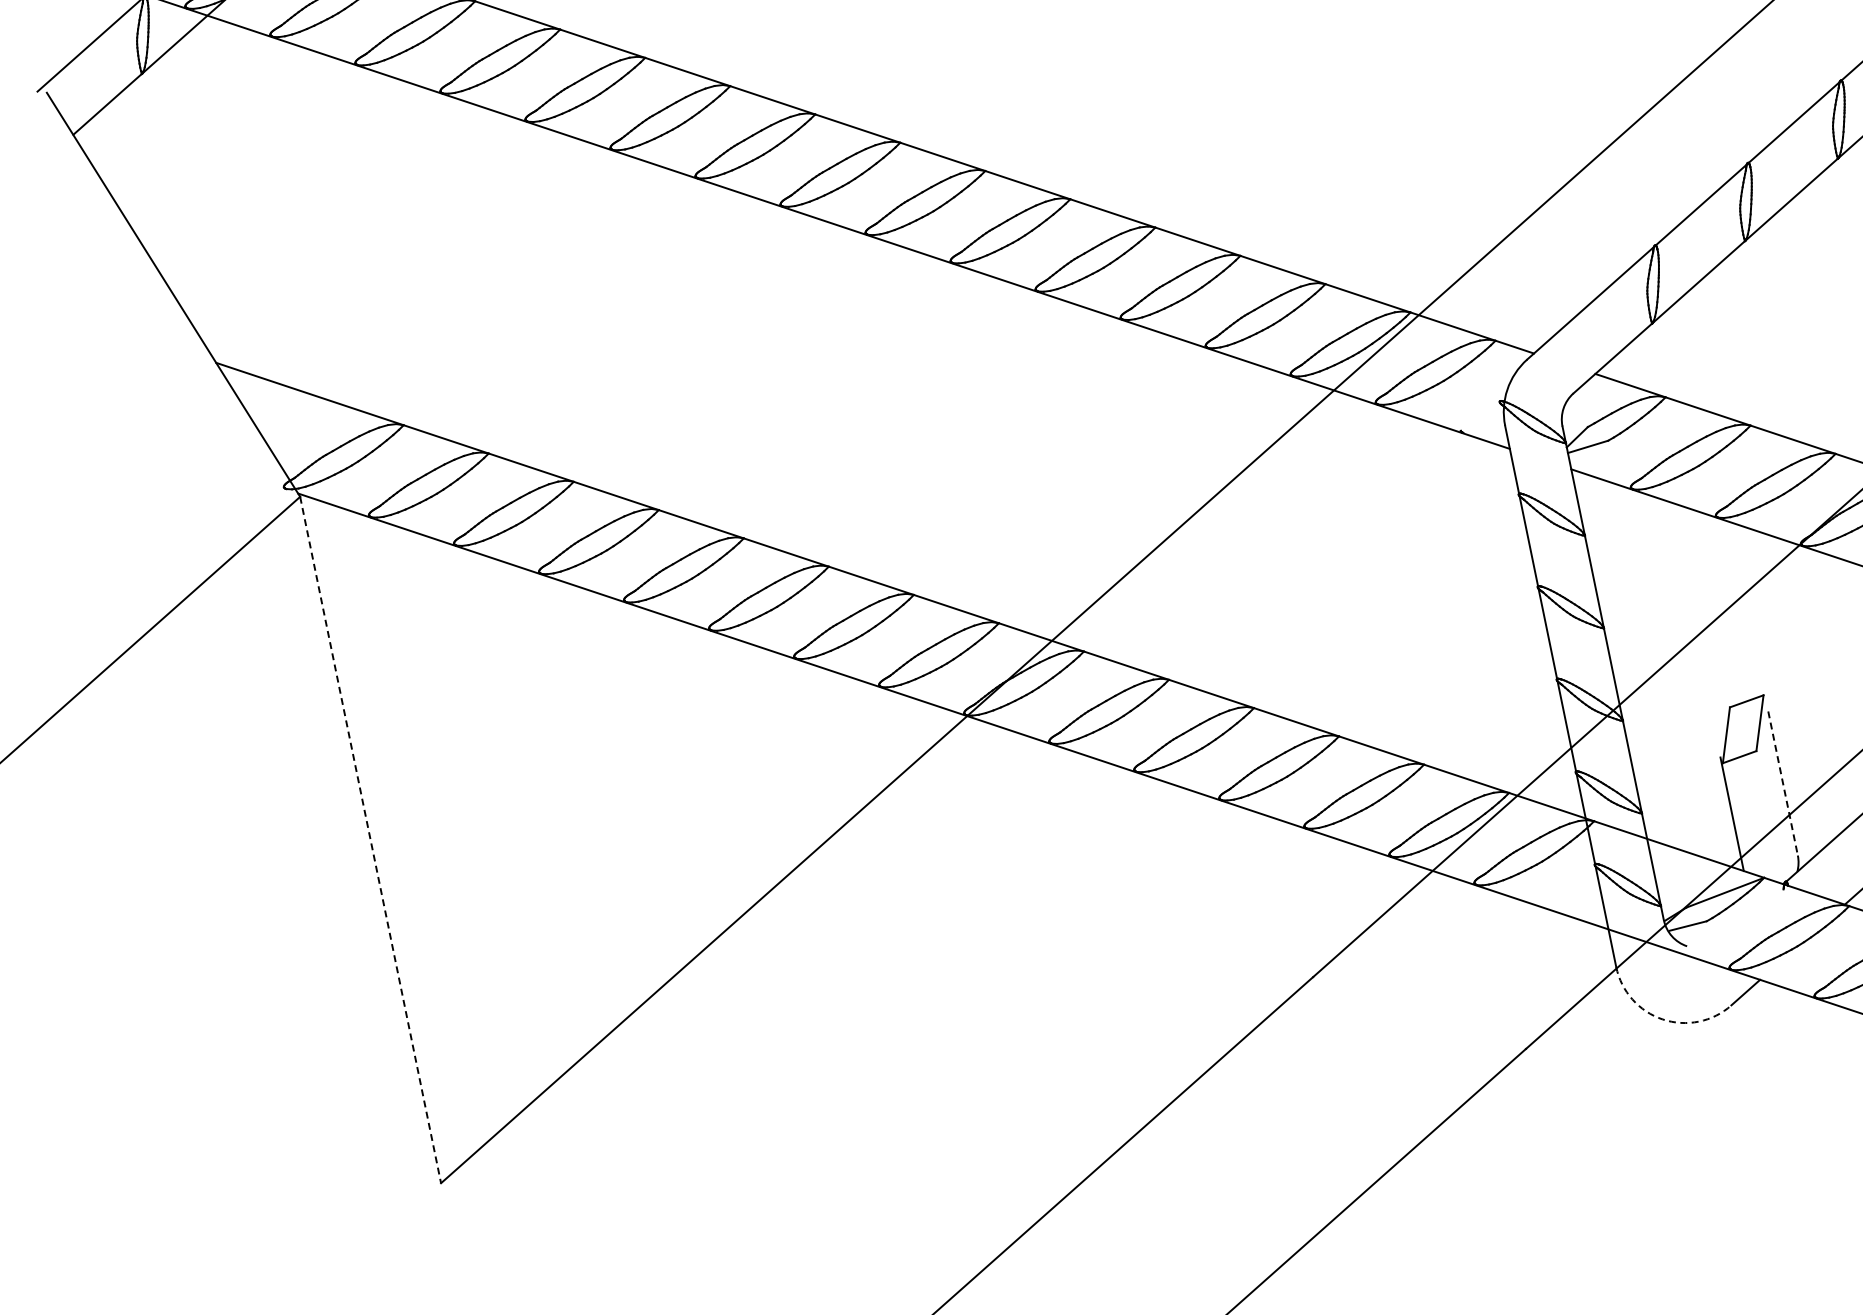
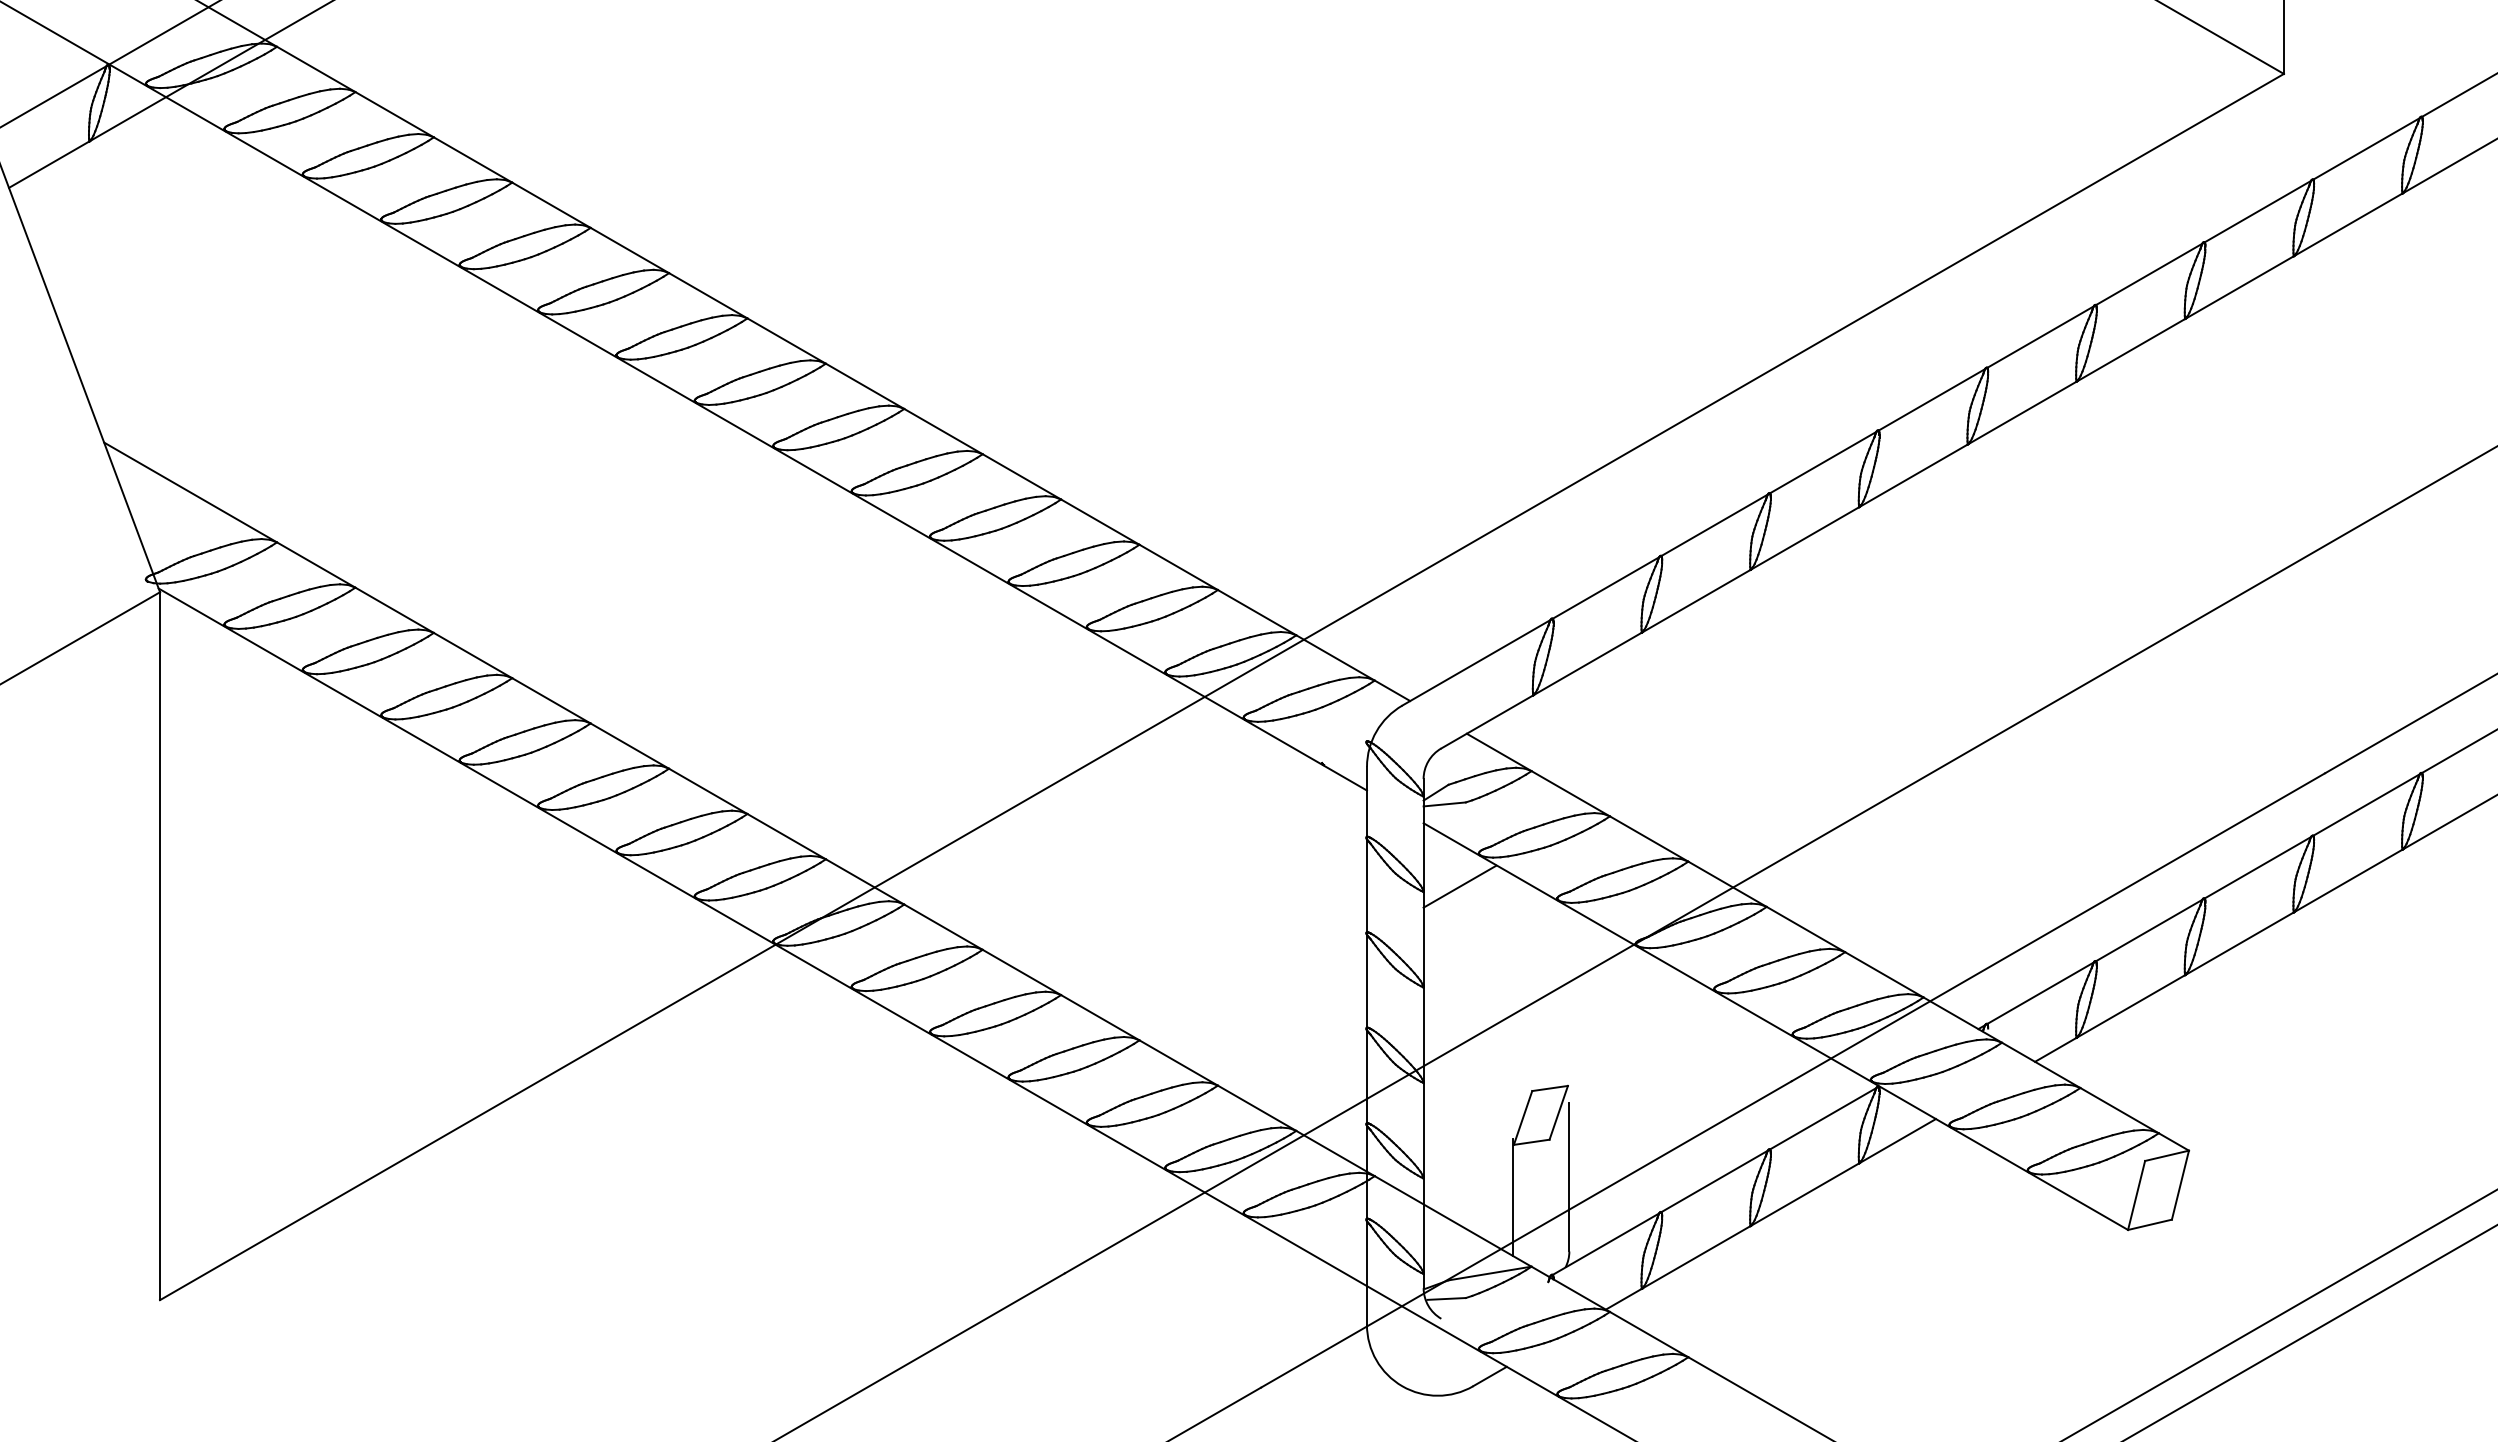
line: (1618, 523) -> (1459, 886), added
line: (1783, 783) -> (1569, 1177), dashed -> solid
line: (371, 840) -> (160, 946), dashed -> solid
arc: (1662, 1019) -> (1402, 1386), dashed -> solid

